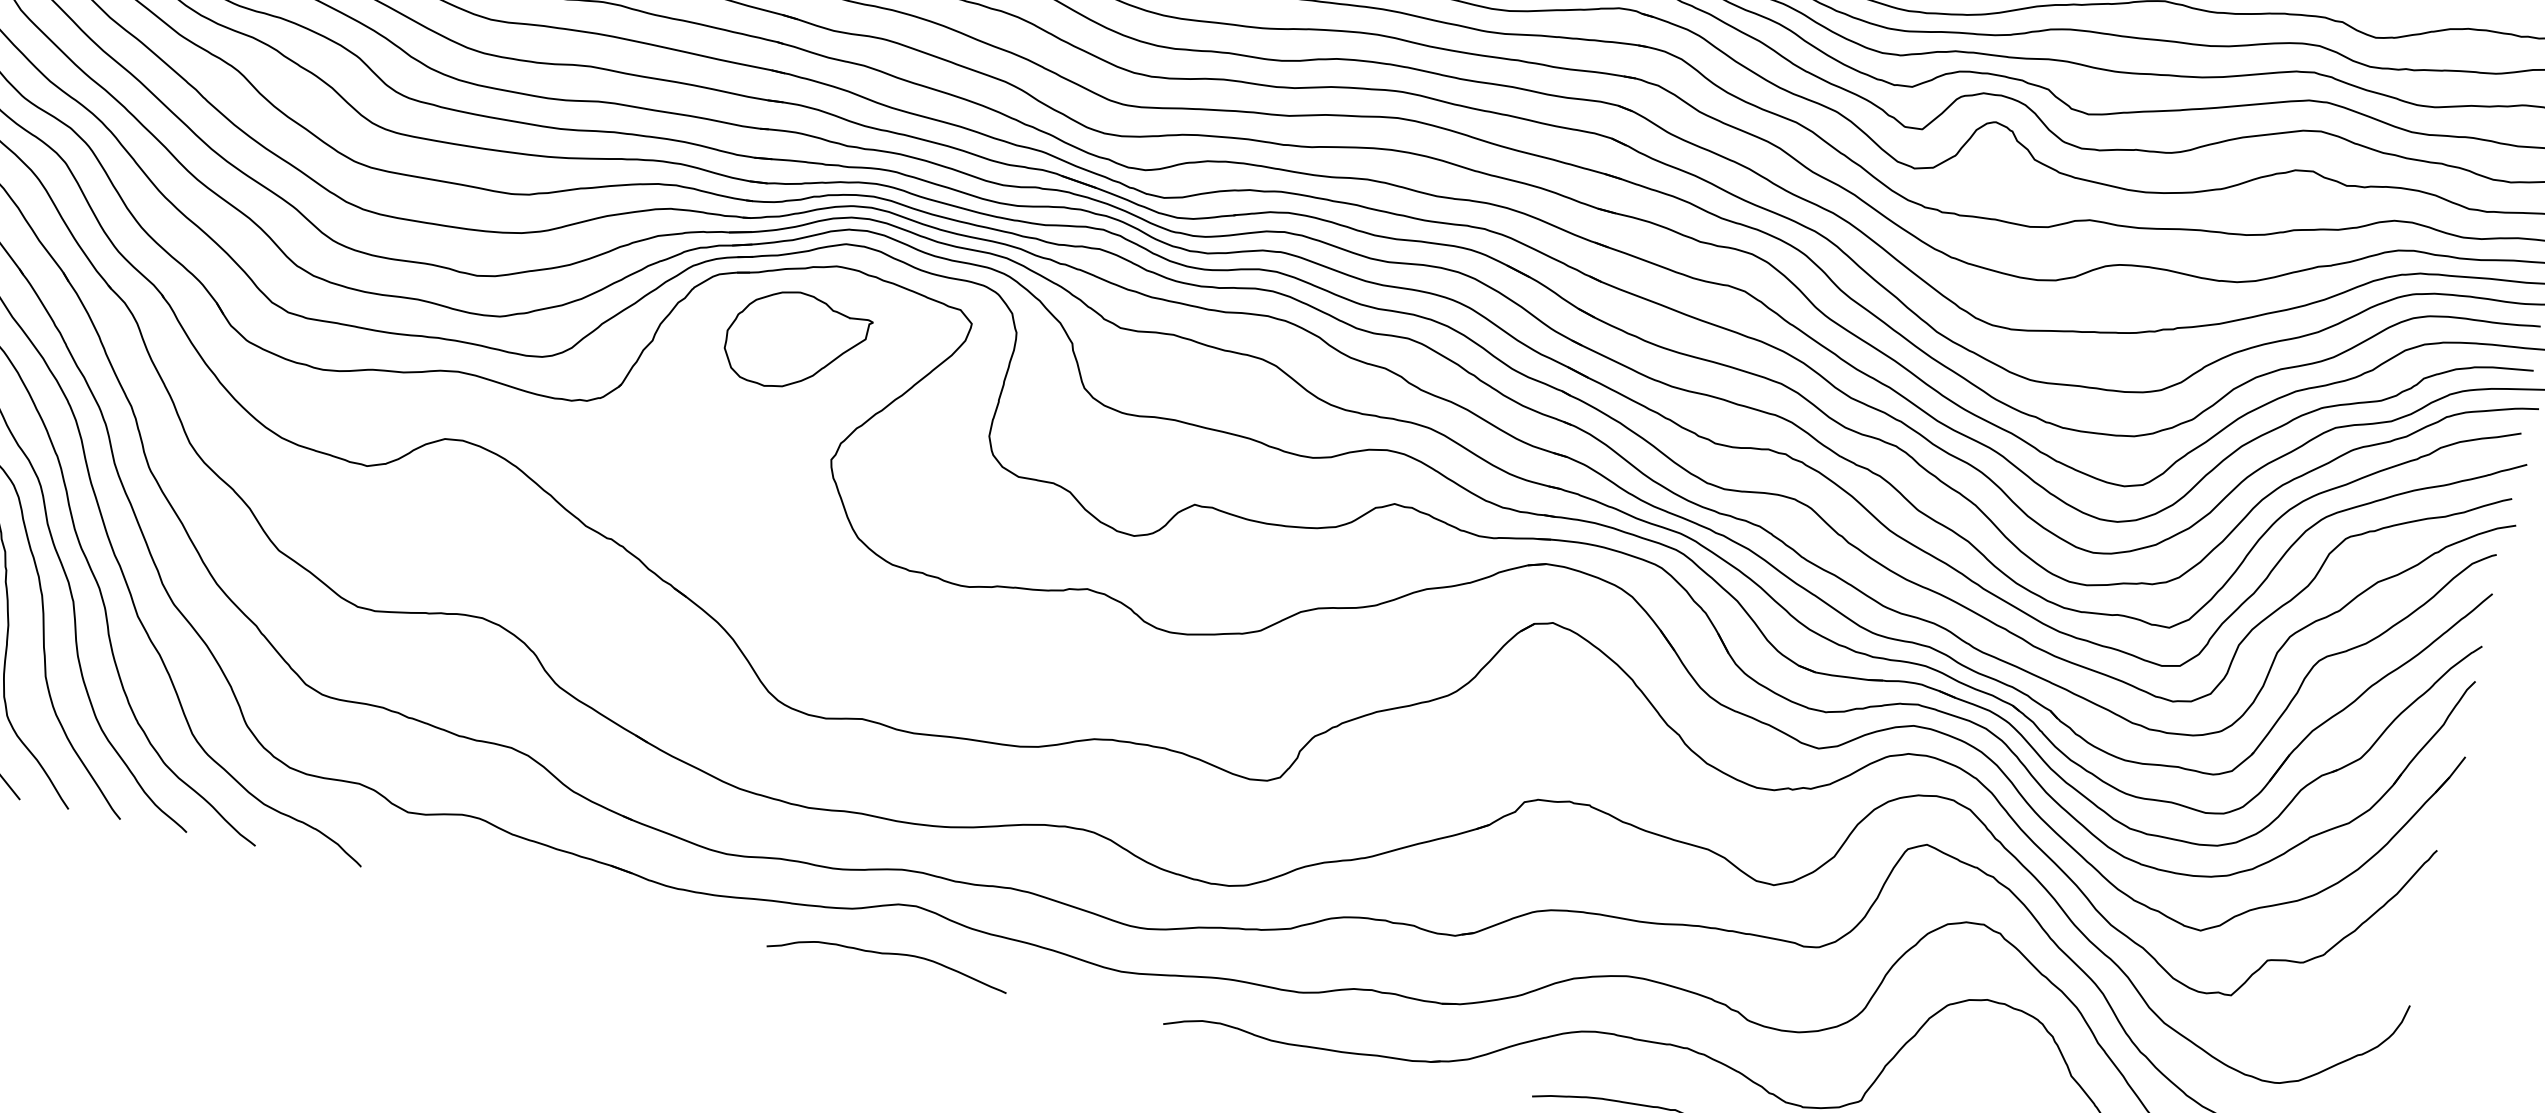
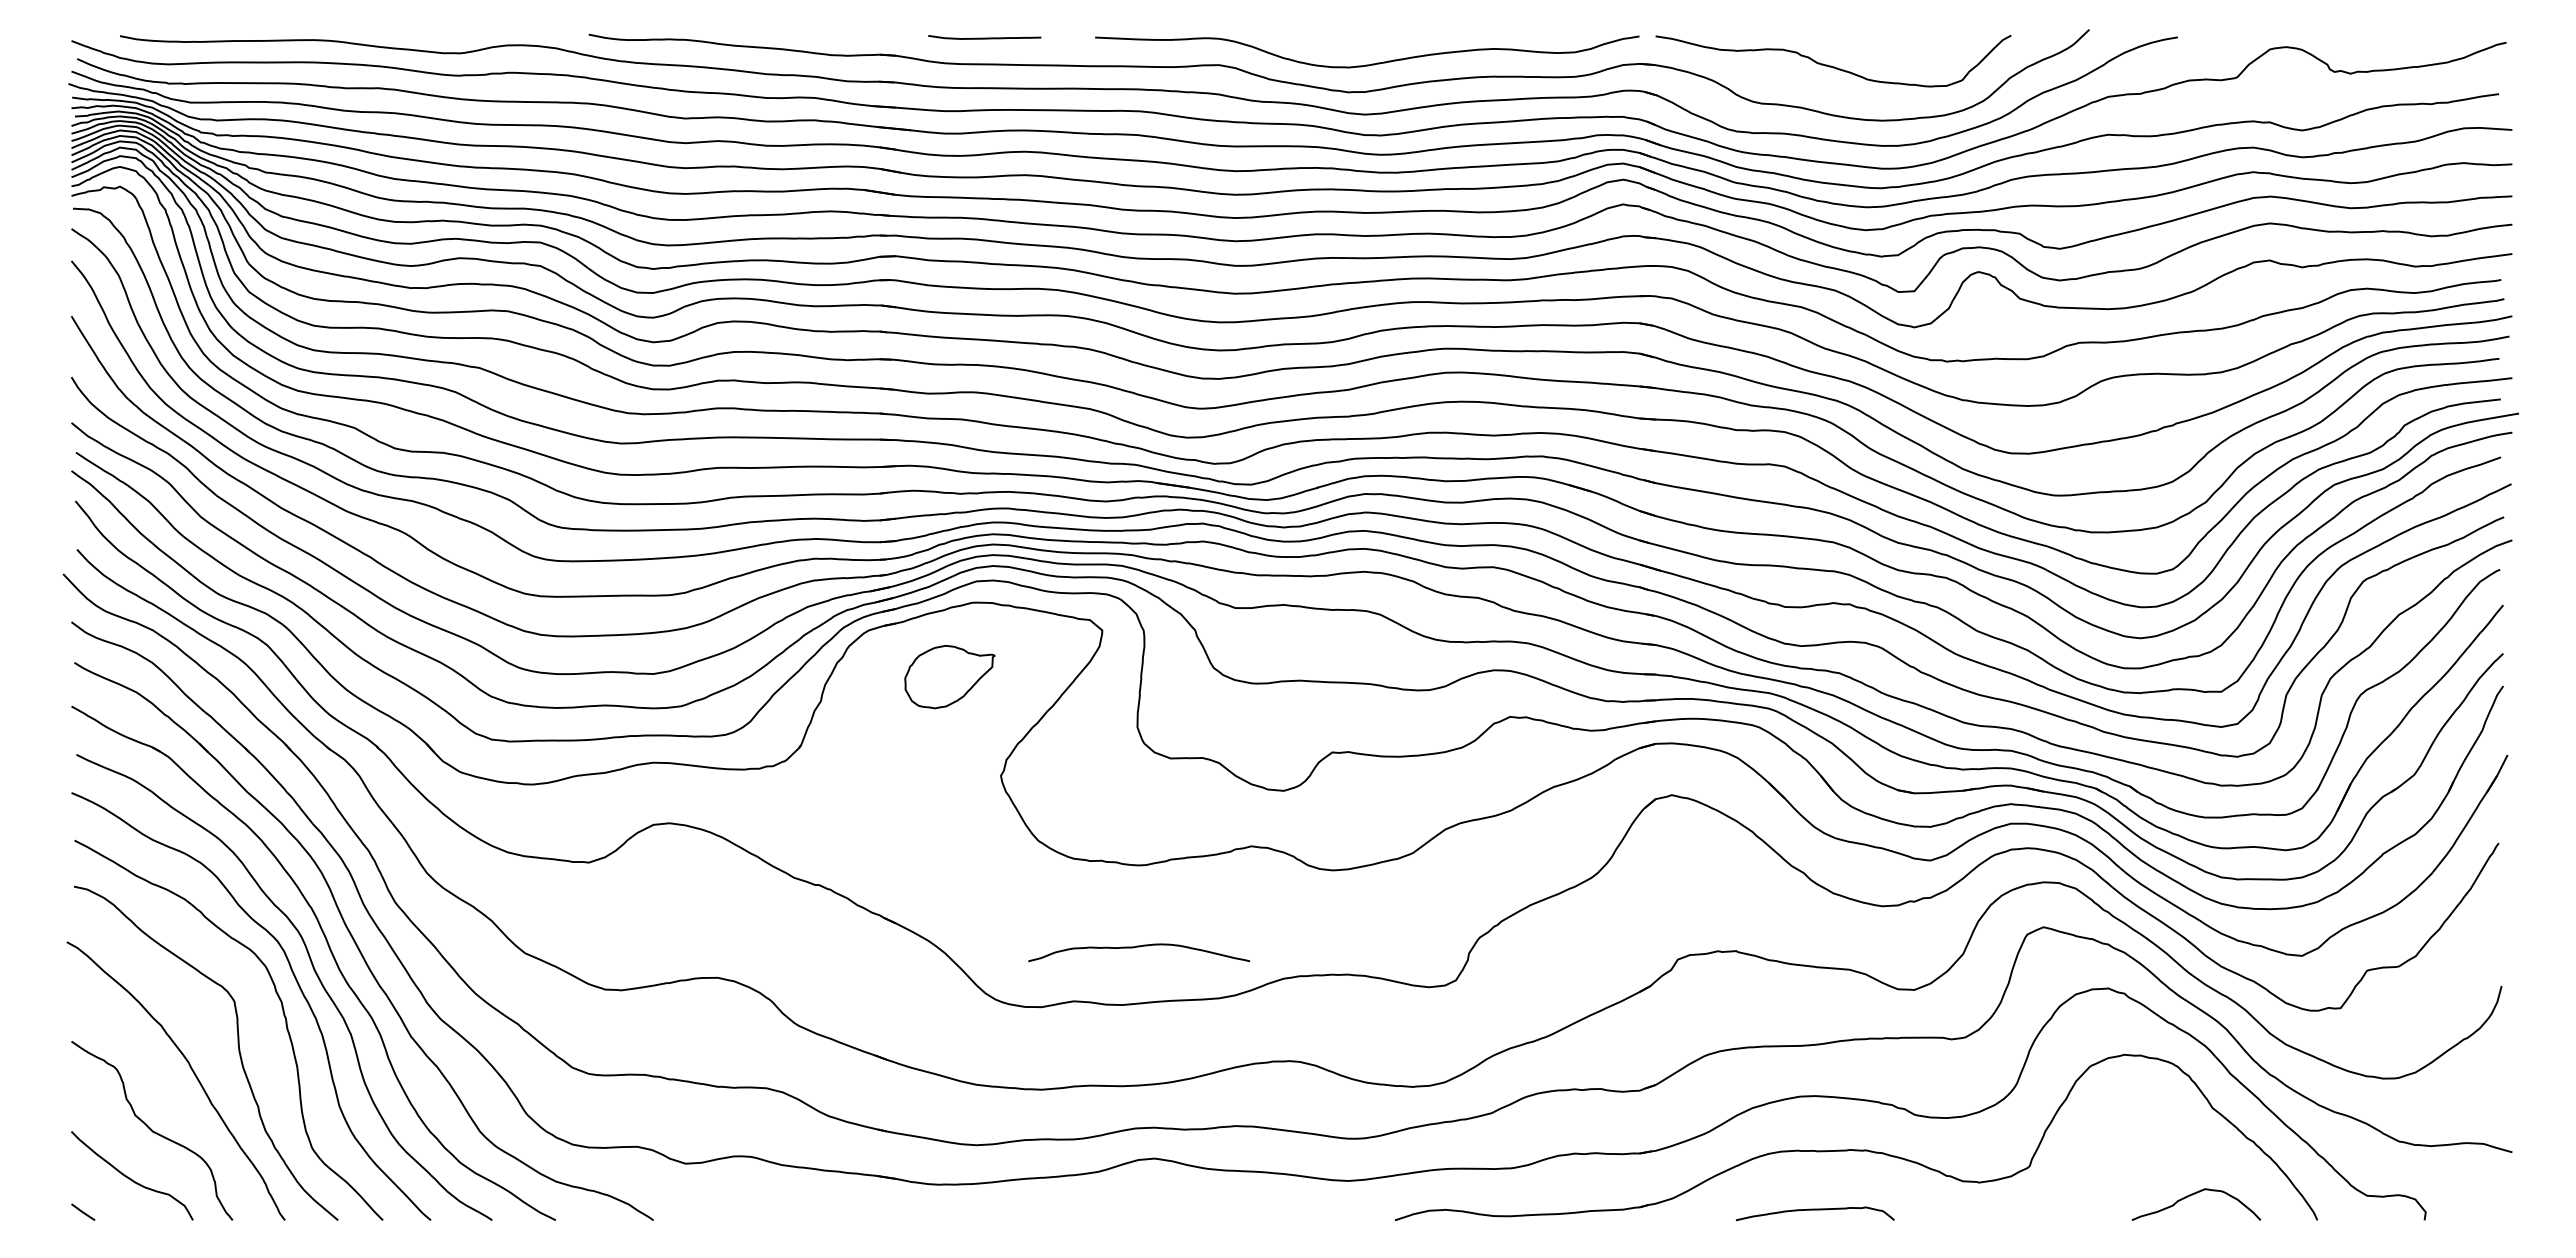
part: (796, 341) -> (949, 676), size x0.7
curve: (889, 954) -> (1139, 947), moved

